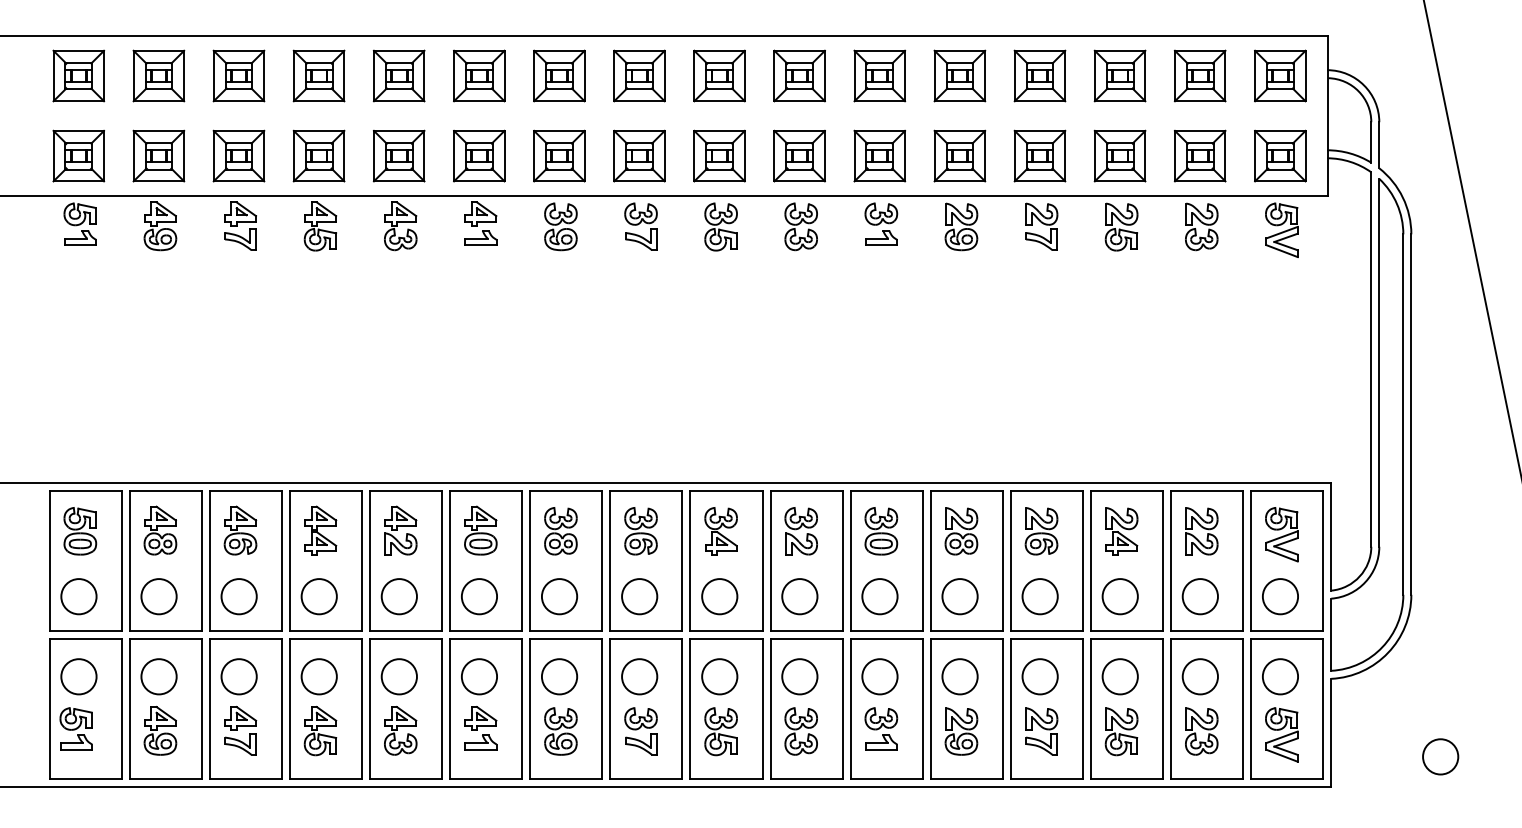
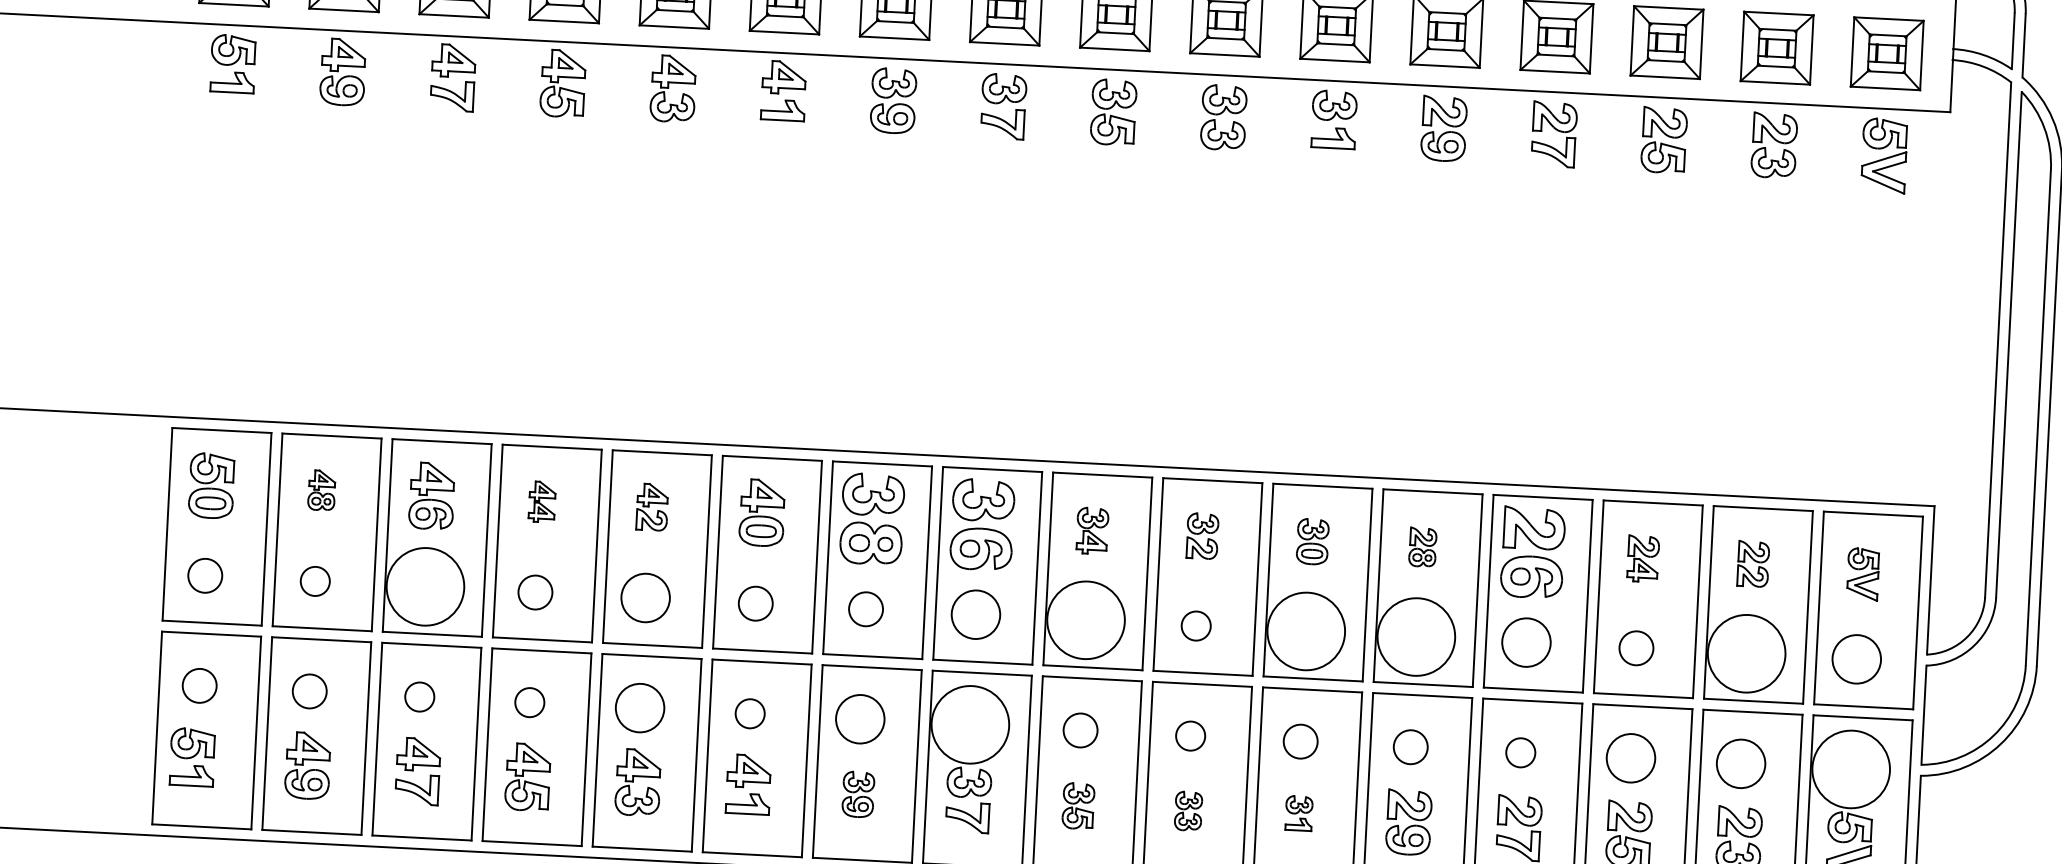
part: (160, 530) -> (321, 490), size x0.6
part: (320, 530) -> (541, 501), size x0.6
part: (400, 530) -> (651, 507), size x0.7
part: (560, 531) -> (871, 519), size x1.4
part: (640, 531) -> (981, 525), size x1.4
part: (720, 531) -> (1091, 530), size x0.7
part: (800, 531) -> (1201, 536), size x0.7
part: (881, 531) -> (1312, 541), size x0.7
part: (961, 531) -> (1422, 547), size x0.6
part: (1041, 531) -> (1532, 553), size x1.4
part: (1121, 531) -> (1642, 558), size x0.7
part: (1201, 531) -> (1752, 564), size x0.7
part: (1281, 534) -> (1862, 573), size x0.7
circle: (78, 596) -> (204, 575), size x0.7
circle: (158, 596) -> (314, 580), size x0.6
circle: (238, 596) -> (424, 586), size x1.6
circle: (318, 596) -> (534, 592), size x0.7
circle: (479, 596) -> (755, 603), size x0.7
circle: (559, 596) -> (865, 608), size x0.7
circle: (719, 596) -> (1085, 620), size x1.6
circle: (799, 596) -> (1195, 625), size x0.6
circle: (879, 596) -> (1305, 631), size x1.6
circle: (959, 596) -> (1415, 636), size x1.6
circle: (1119, 596) -> (1635, 647), size x0.7
circle: (1199, 596) -> (1745, 653), size x1.6
circle: (78, 676) -> (199, 685), size x0.7
circle: (158, 676) -> (309, 690), size x0.7
circle: (238, 676) -> (418, 696), size x0.6
circle: (318, 676) -> (528, 702), size x0.6
circle: (479, 676) -> (750, 713), size x0.6
circle: (639, 676) -> (970, 724), size x1.6
circle: (719, 676) -> (1080, 730), size x0.7
circle: (799, 676) -> (1190, 735), size x0.6
circle: (879, 676) -> (1300, 741), size x0.7
circle: (959, 676) -> (1410, 746), size x0.7
circle: (1039, 676) -> (1520, 752), size x0.6
circle: (1280, 676) -> (1851, 769), size x1.6
part: (881, 728) -> (1299, 812), size x0.6
part: (560, 731) -> (857, 794), size x0.7
part: (720, 731) -> (1077, 805), size x0.7
part: (800, 731) -> (1187, 811), size x0.6

